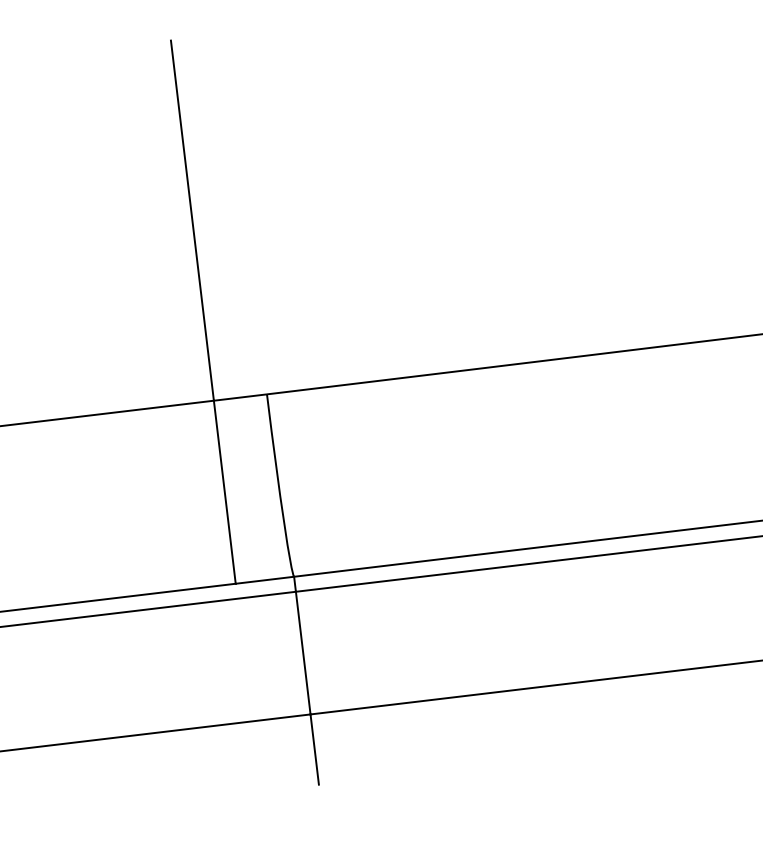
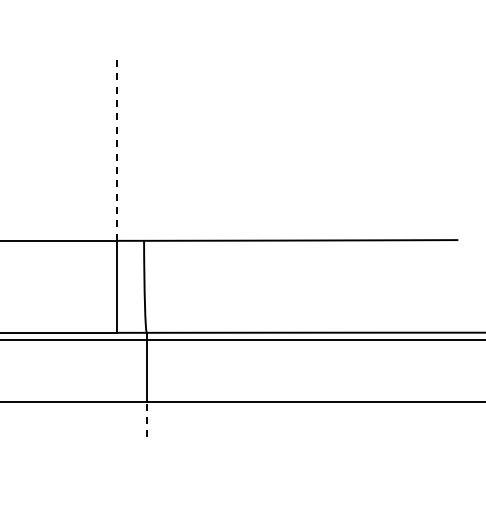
line: (192, 220) -> (117, 150), solid -> dashed
line: (314, 749) -> (146, 419), solid -> dashed

